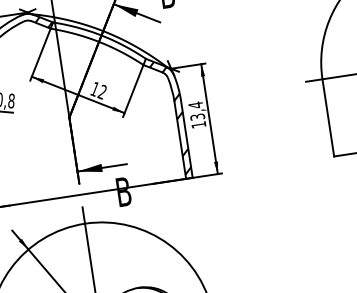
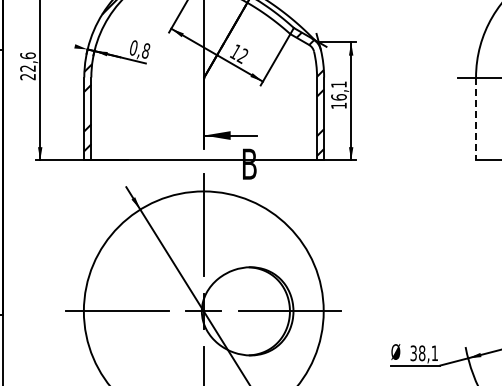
text: (196, 110) -> (338, 90), 13,4 -> 16,1
line: (328, 118) -> (476, 119), solid -> dashed

